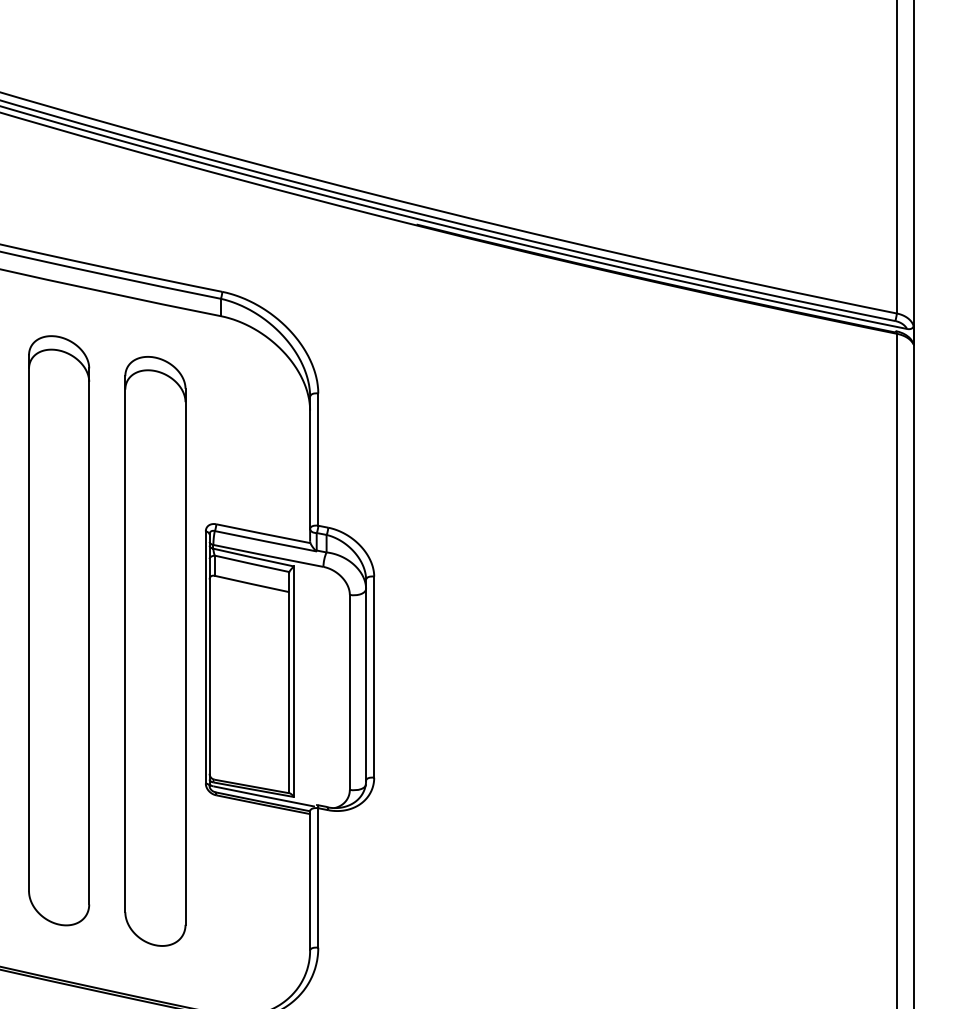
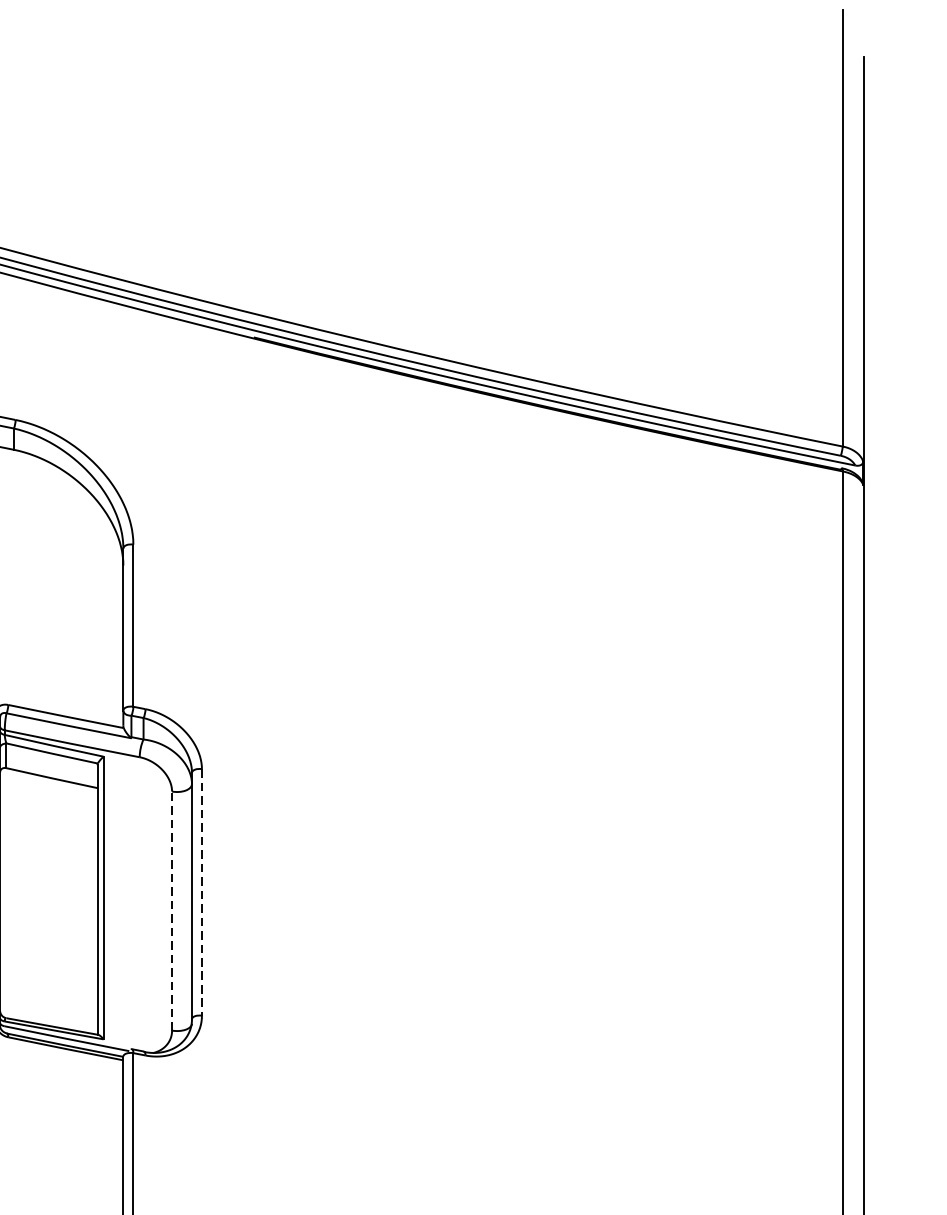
line: (374, 677) -> (202, 892), solid -> dashed
line: (349, 691) -> (171, 910), solid -> dashed

